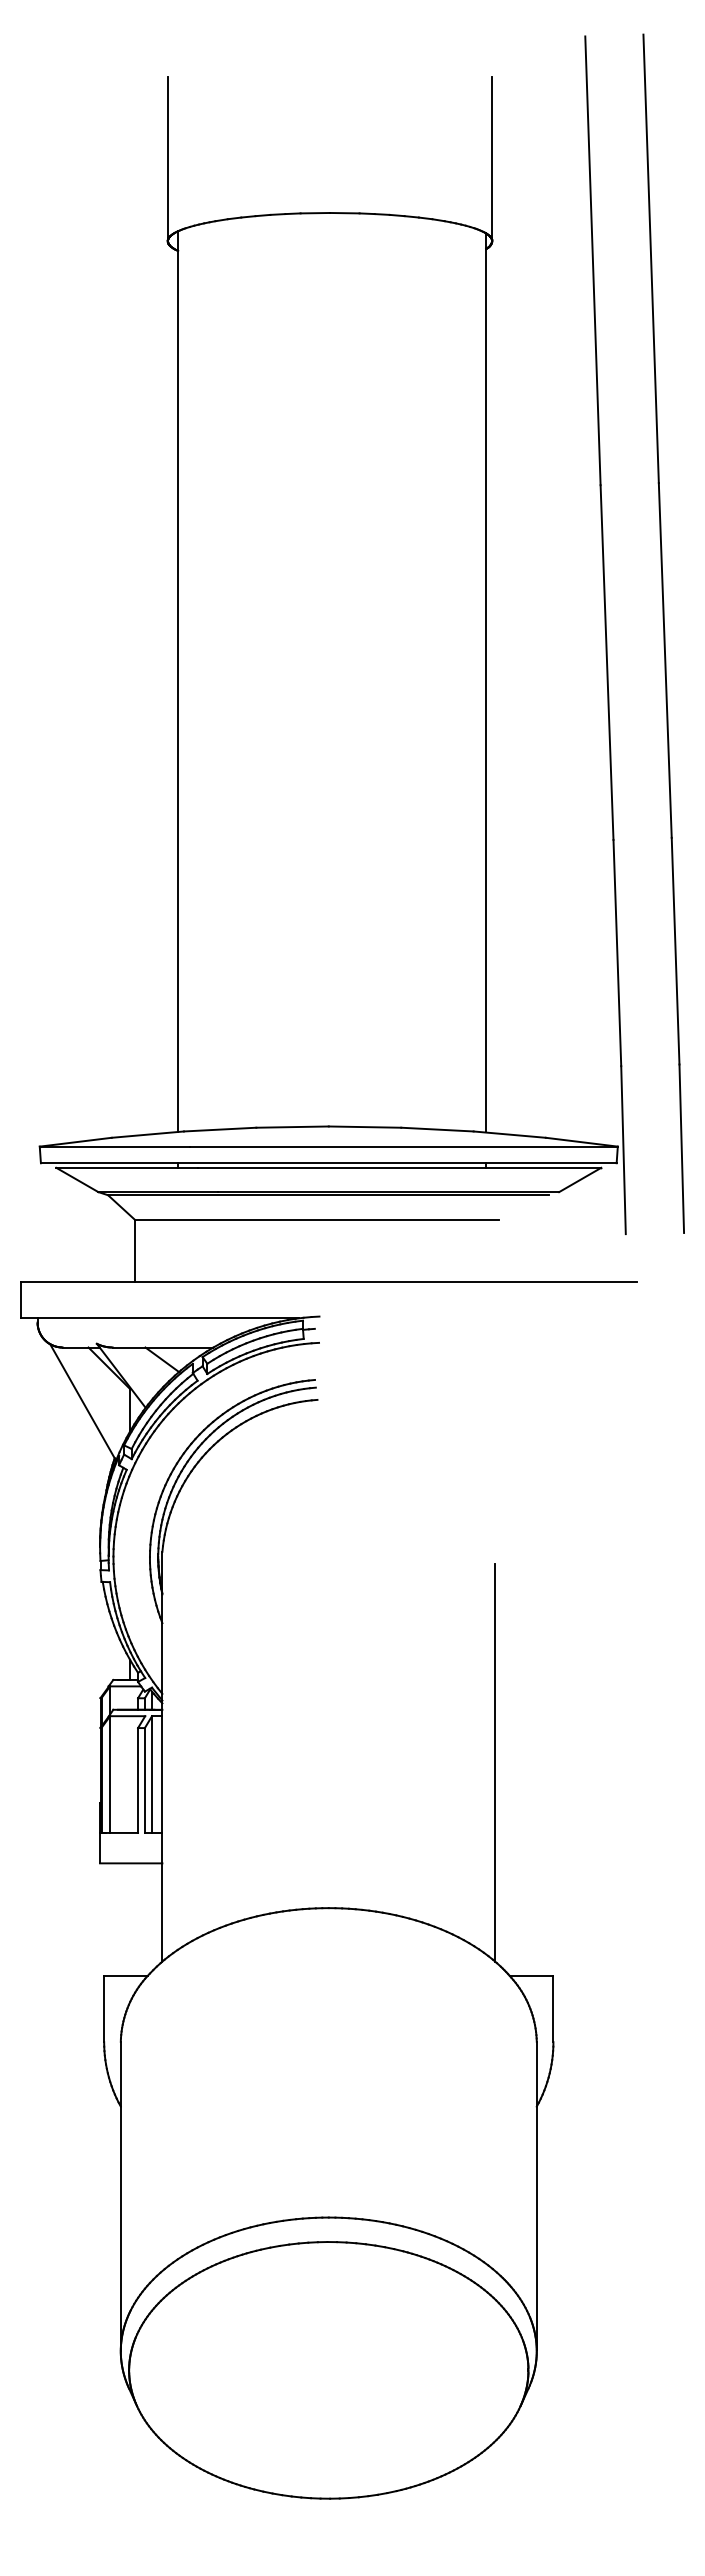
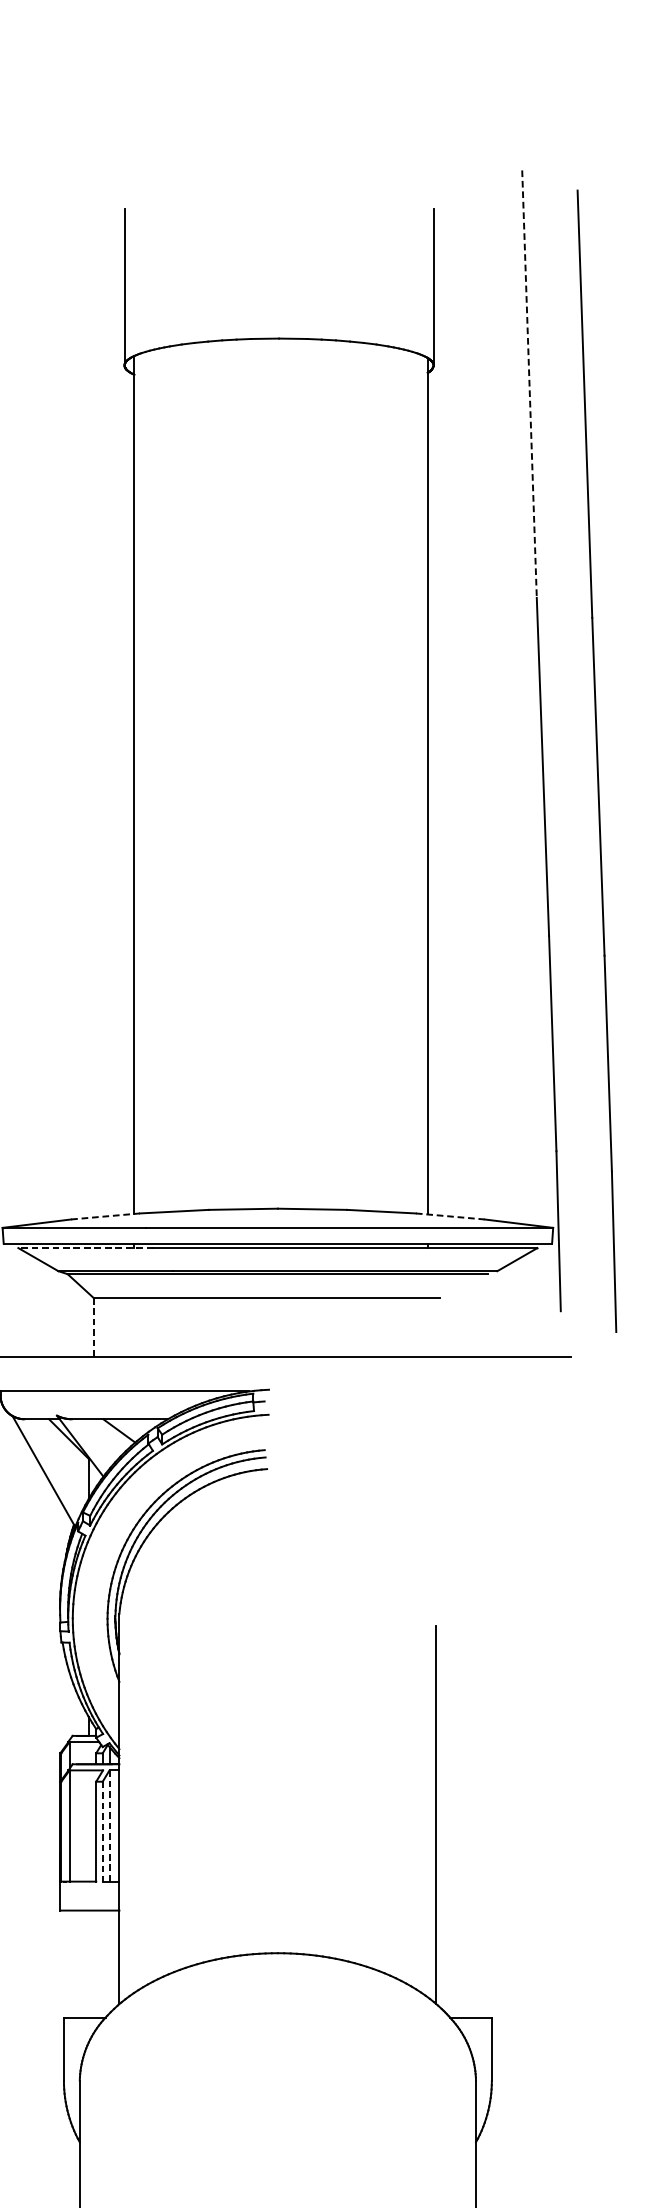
line: (592, 260) -> (529, 383), solid -> dashed
part: (663, 633) -> (596, 761), moved
line: (148, 1134) -> (106, 1216), solid -> dashed
line: (510, 1134) -> (450, 1216), solid -> dashed
line: (127, 1167) -> (86, 1247), solid -> dashed
line: (135, 1251) -> (93, 1327), solid -> dashed
line: (152, 1774) -> (109, 1825), solid -> dashed
line: (144, 1781) -> (102, 1832), solid -> dashed

